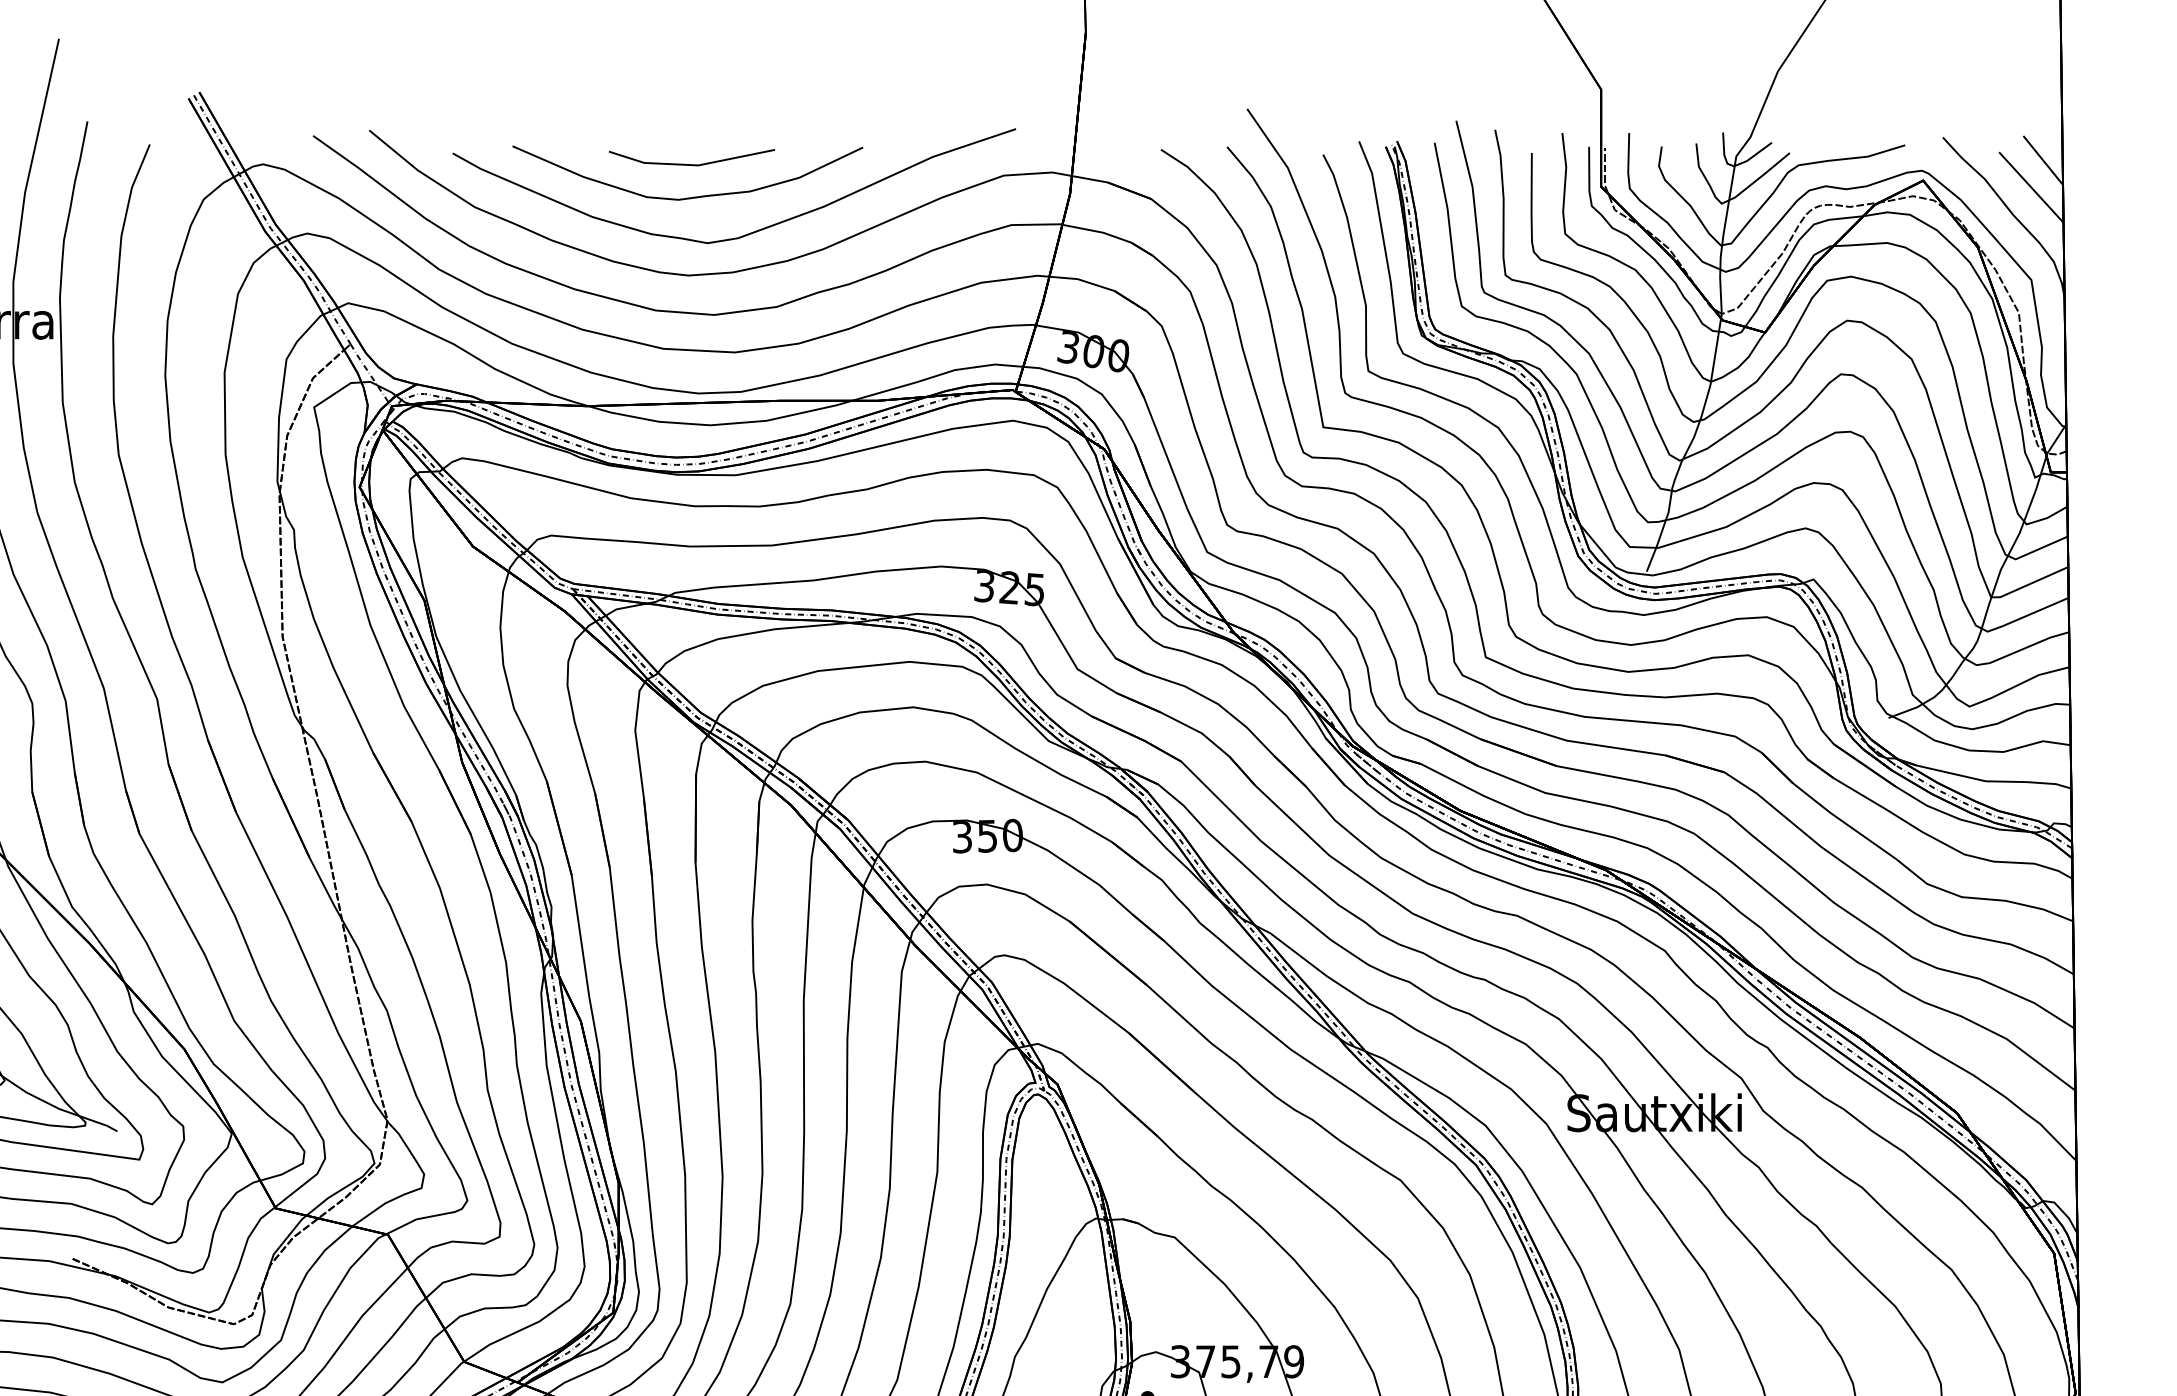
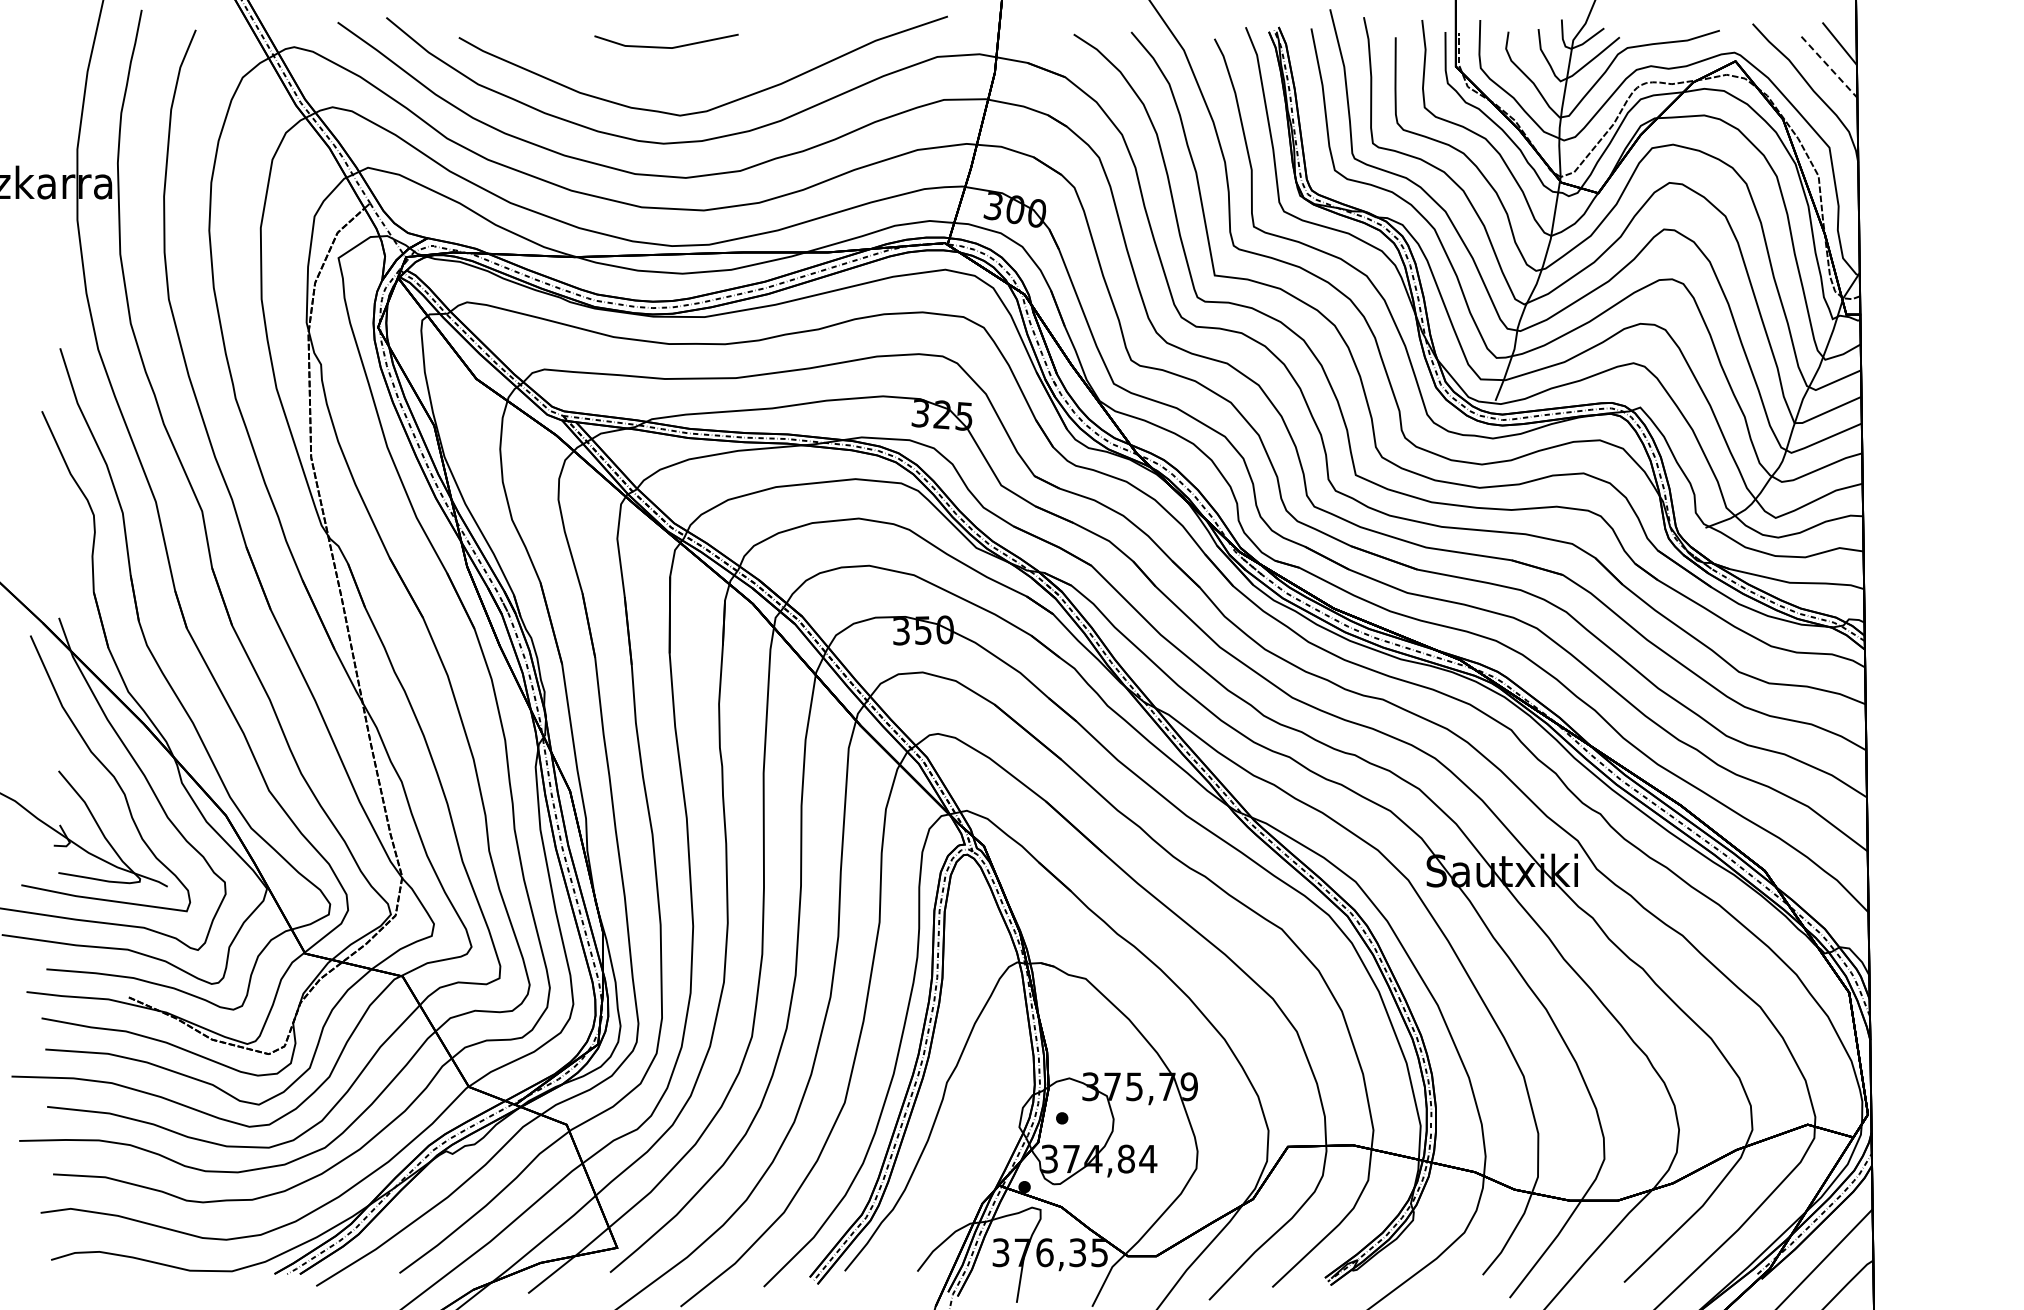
line: (2031, 187) -> (1829, 67), solid -> dashed
curve: (688, 196) -> (663, 75), removed

